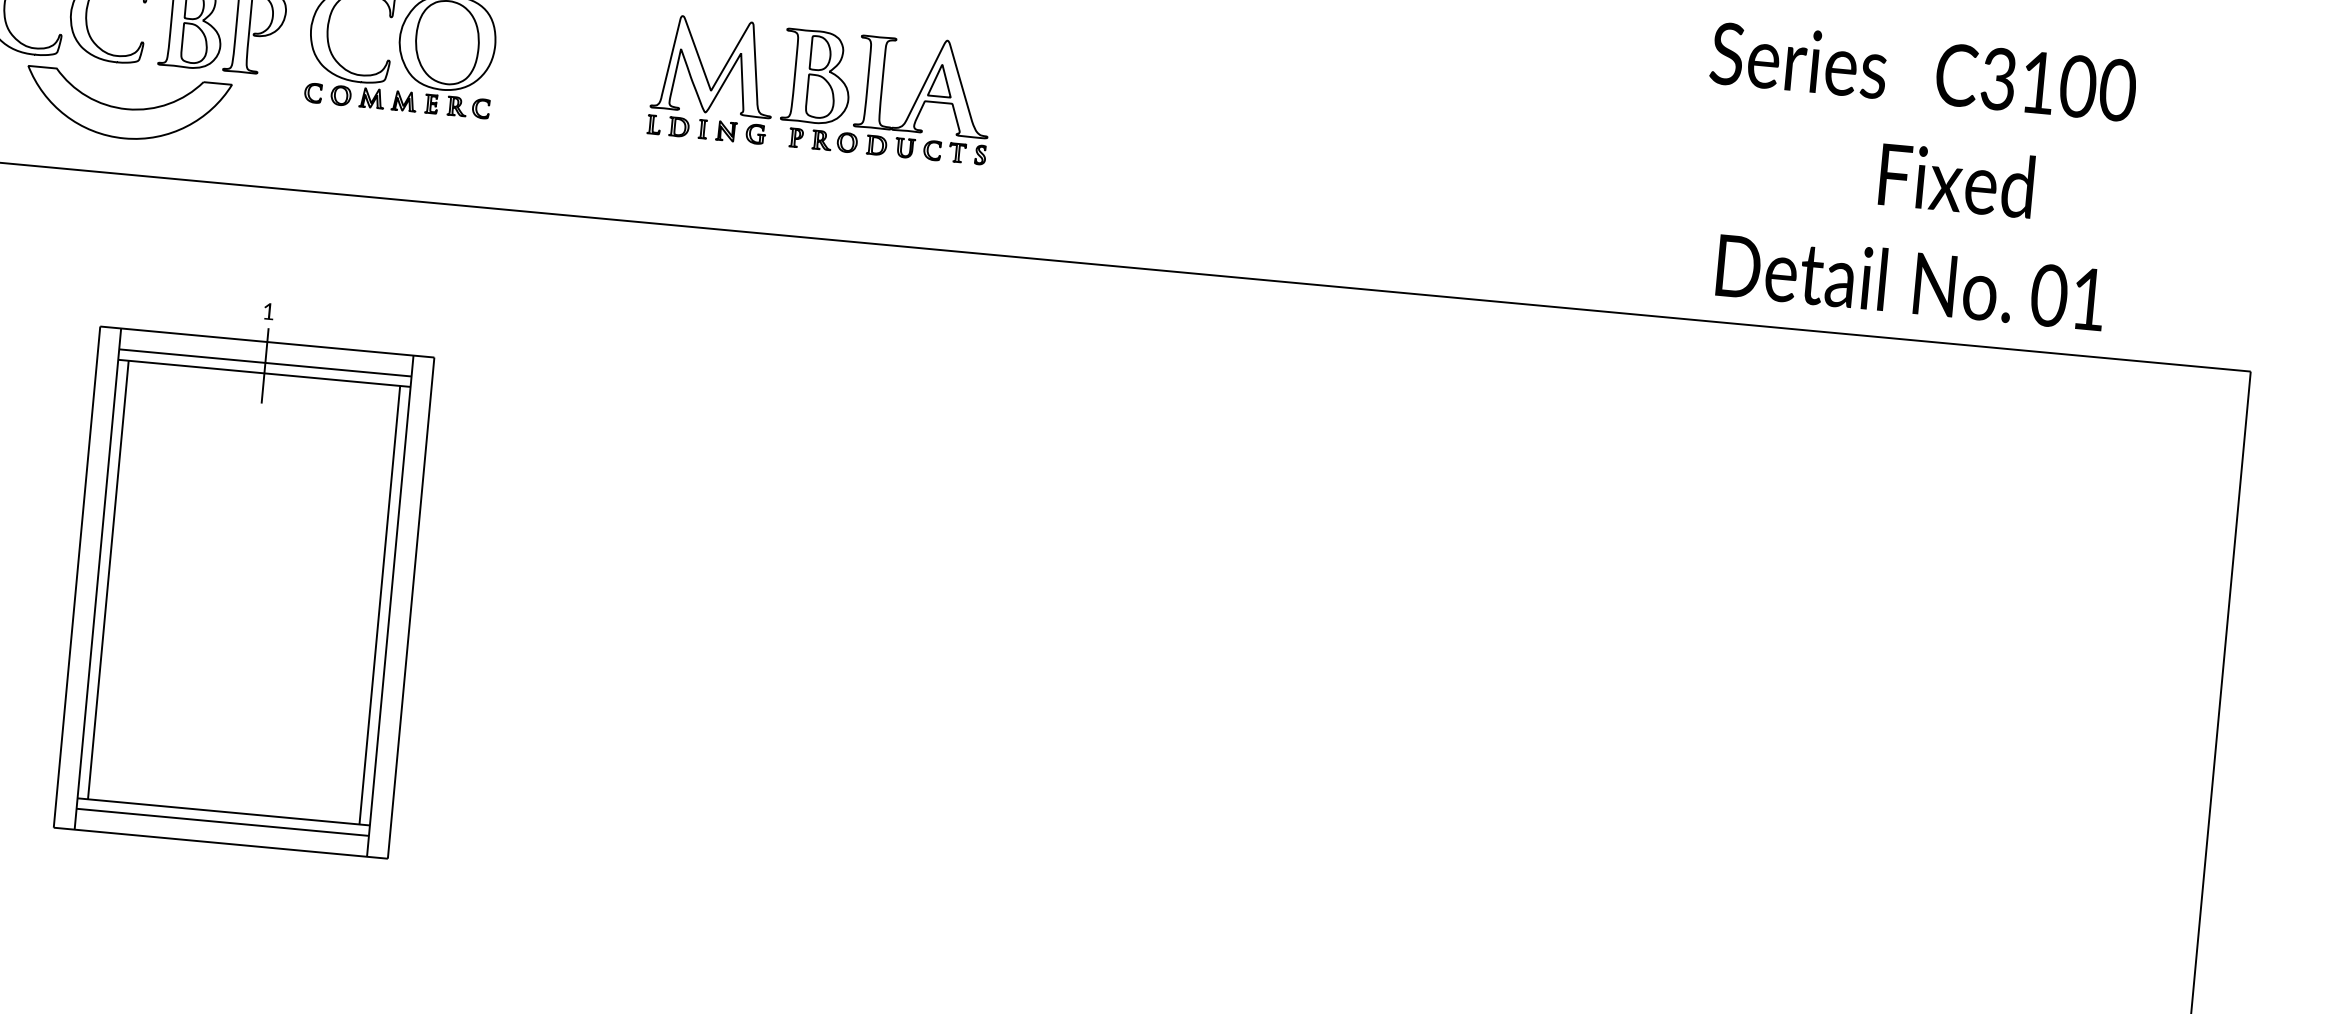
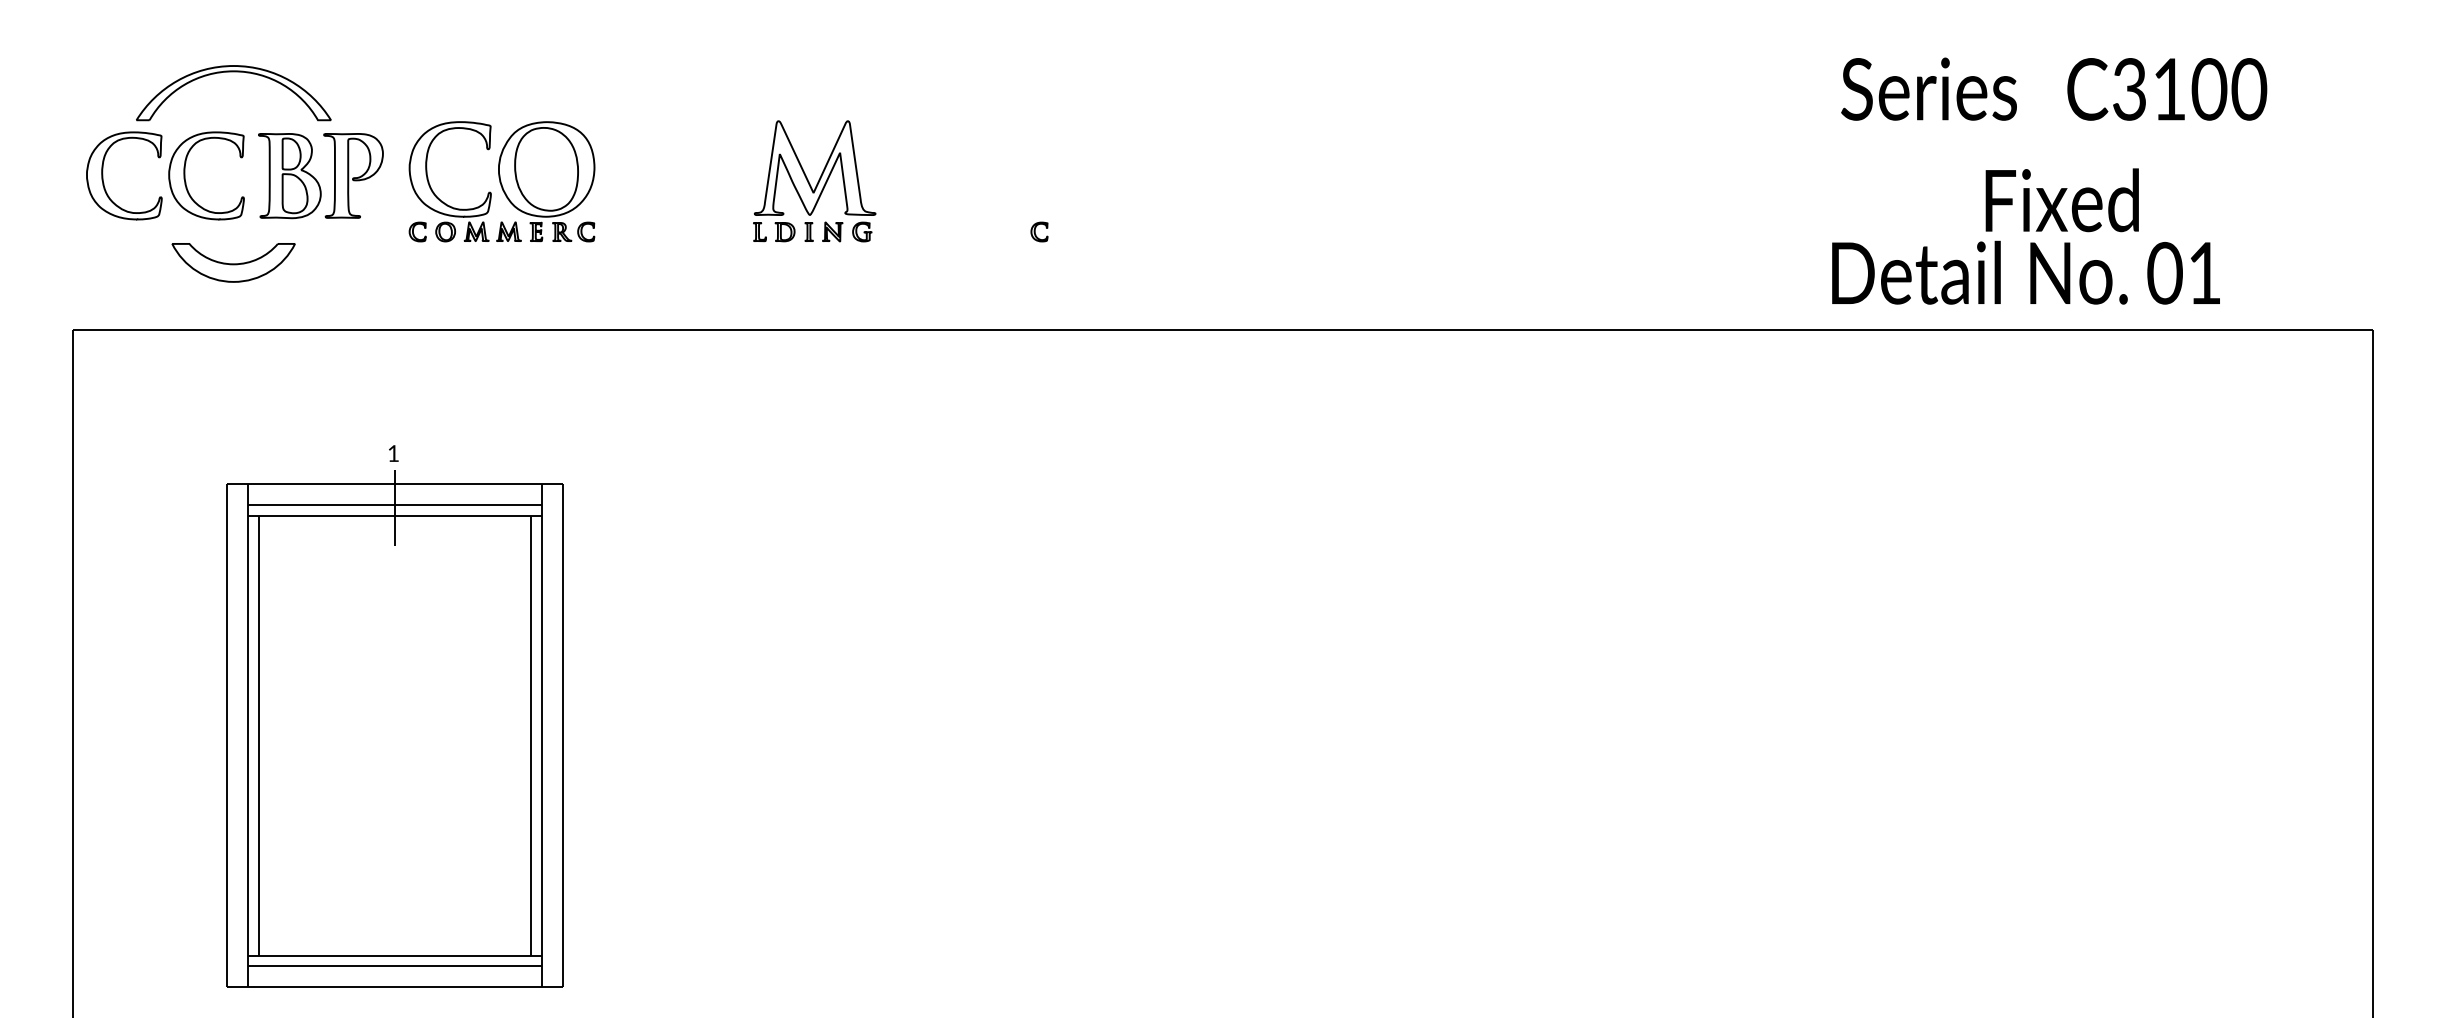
text: (1923, 71) -> (2054, 88), moved
part: (886, 95) -> (988, 181), removed
part: (127, 106) -> (233, 262), size x0.6
text: (1956, 180) -> (2061, 200), moved

